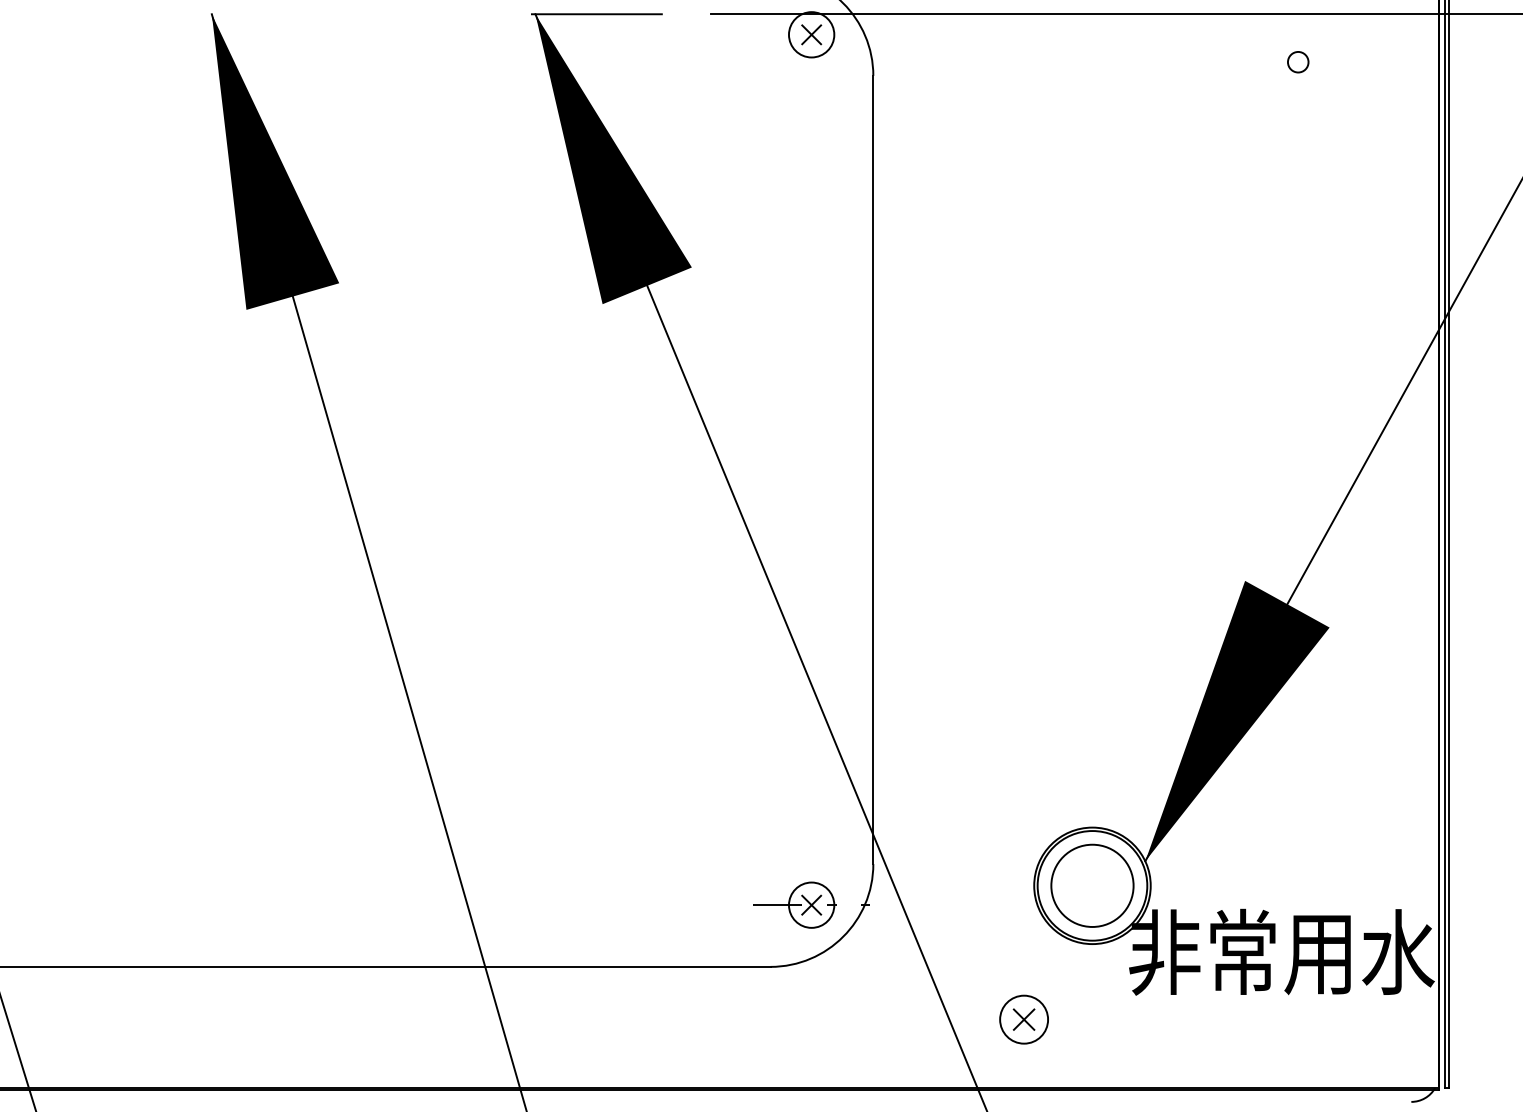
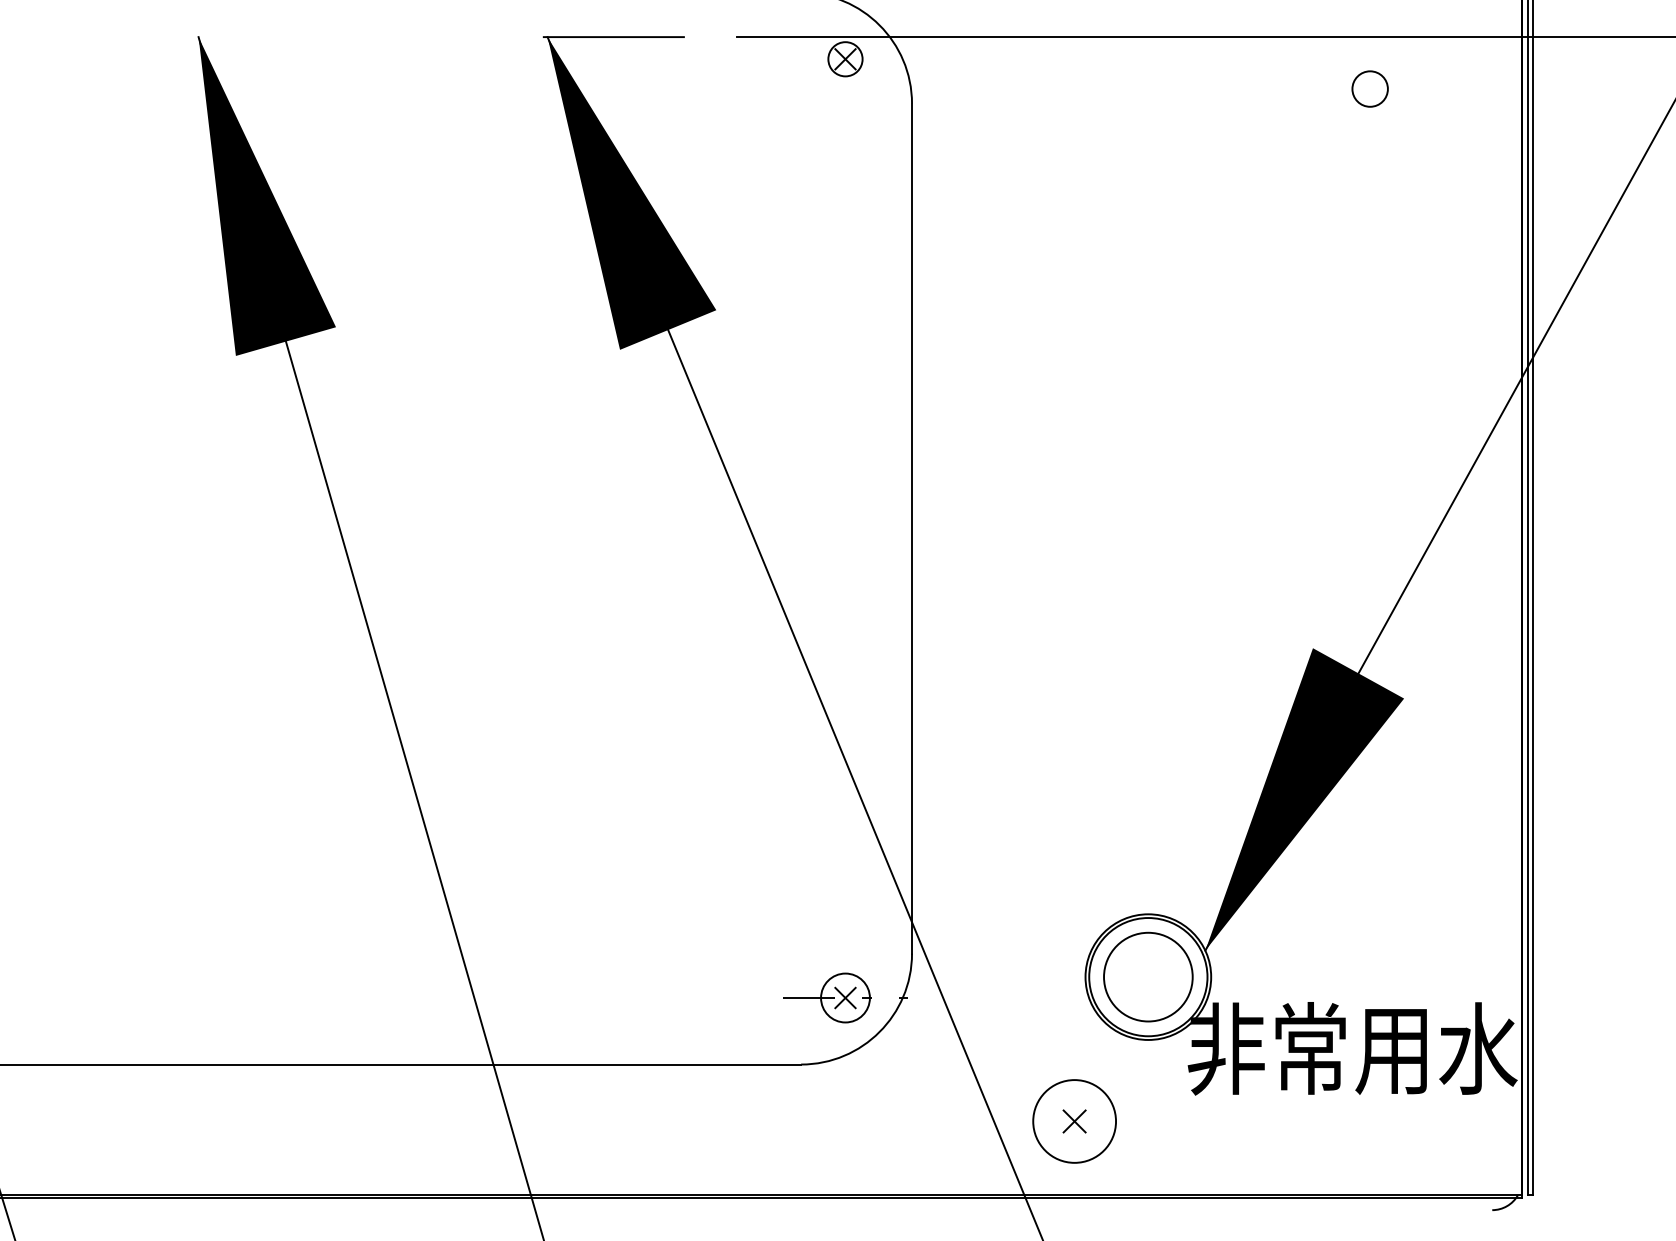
circle: (811, 34) -> (845, 58), size x0.7
circle: (1298, 61) -> (1370, 88), size x1.6
circle: (1023, 1019) -> (1074, 1121), size x1.6

